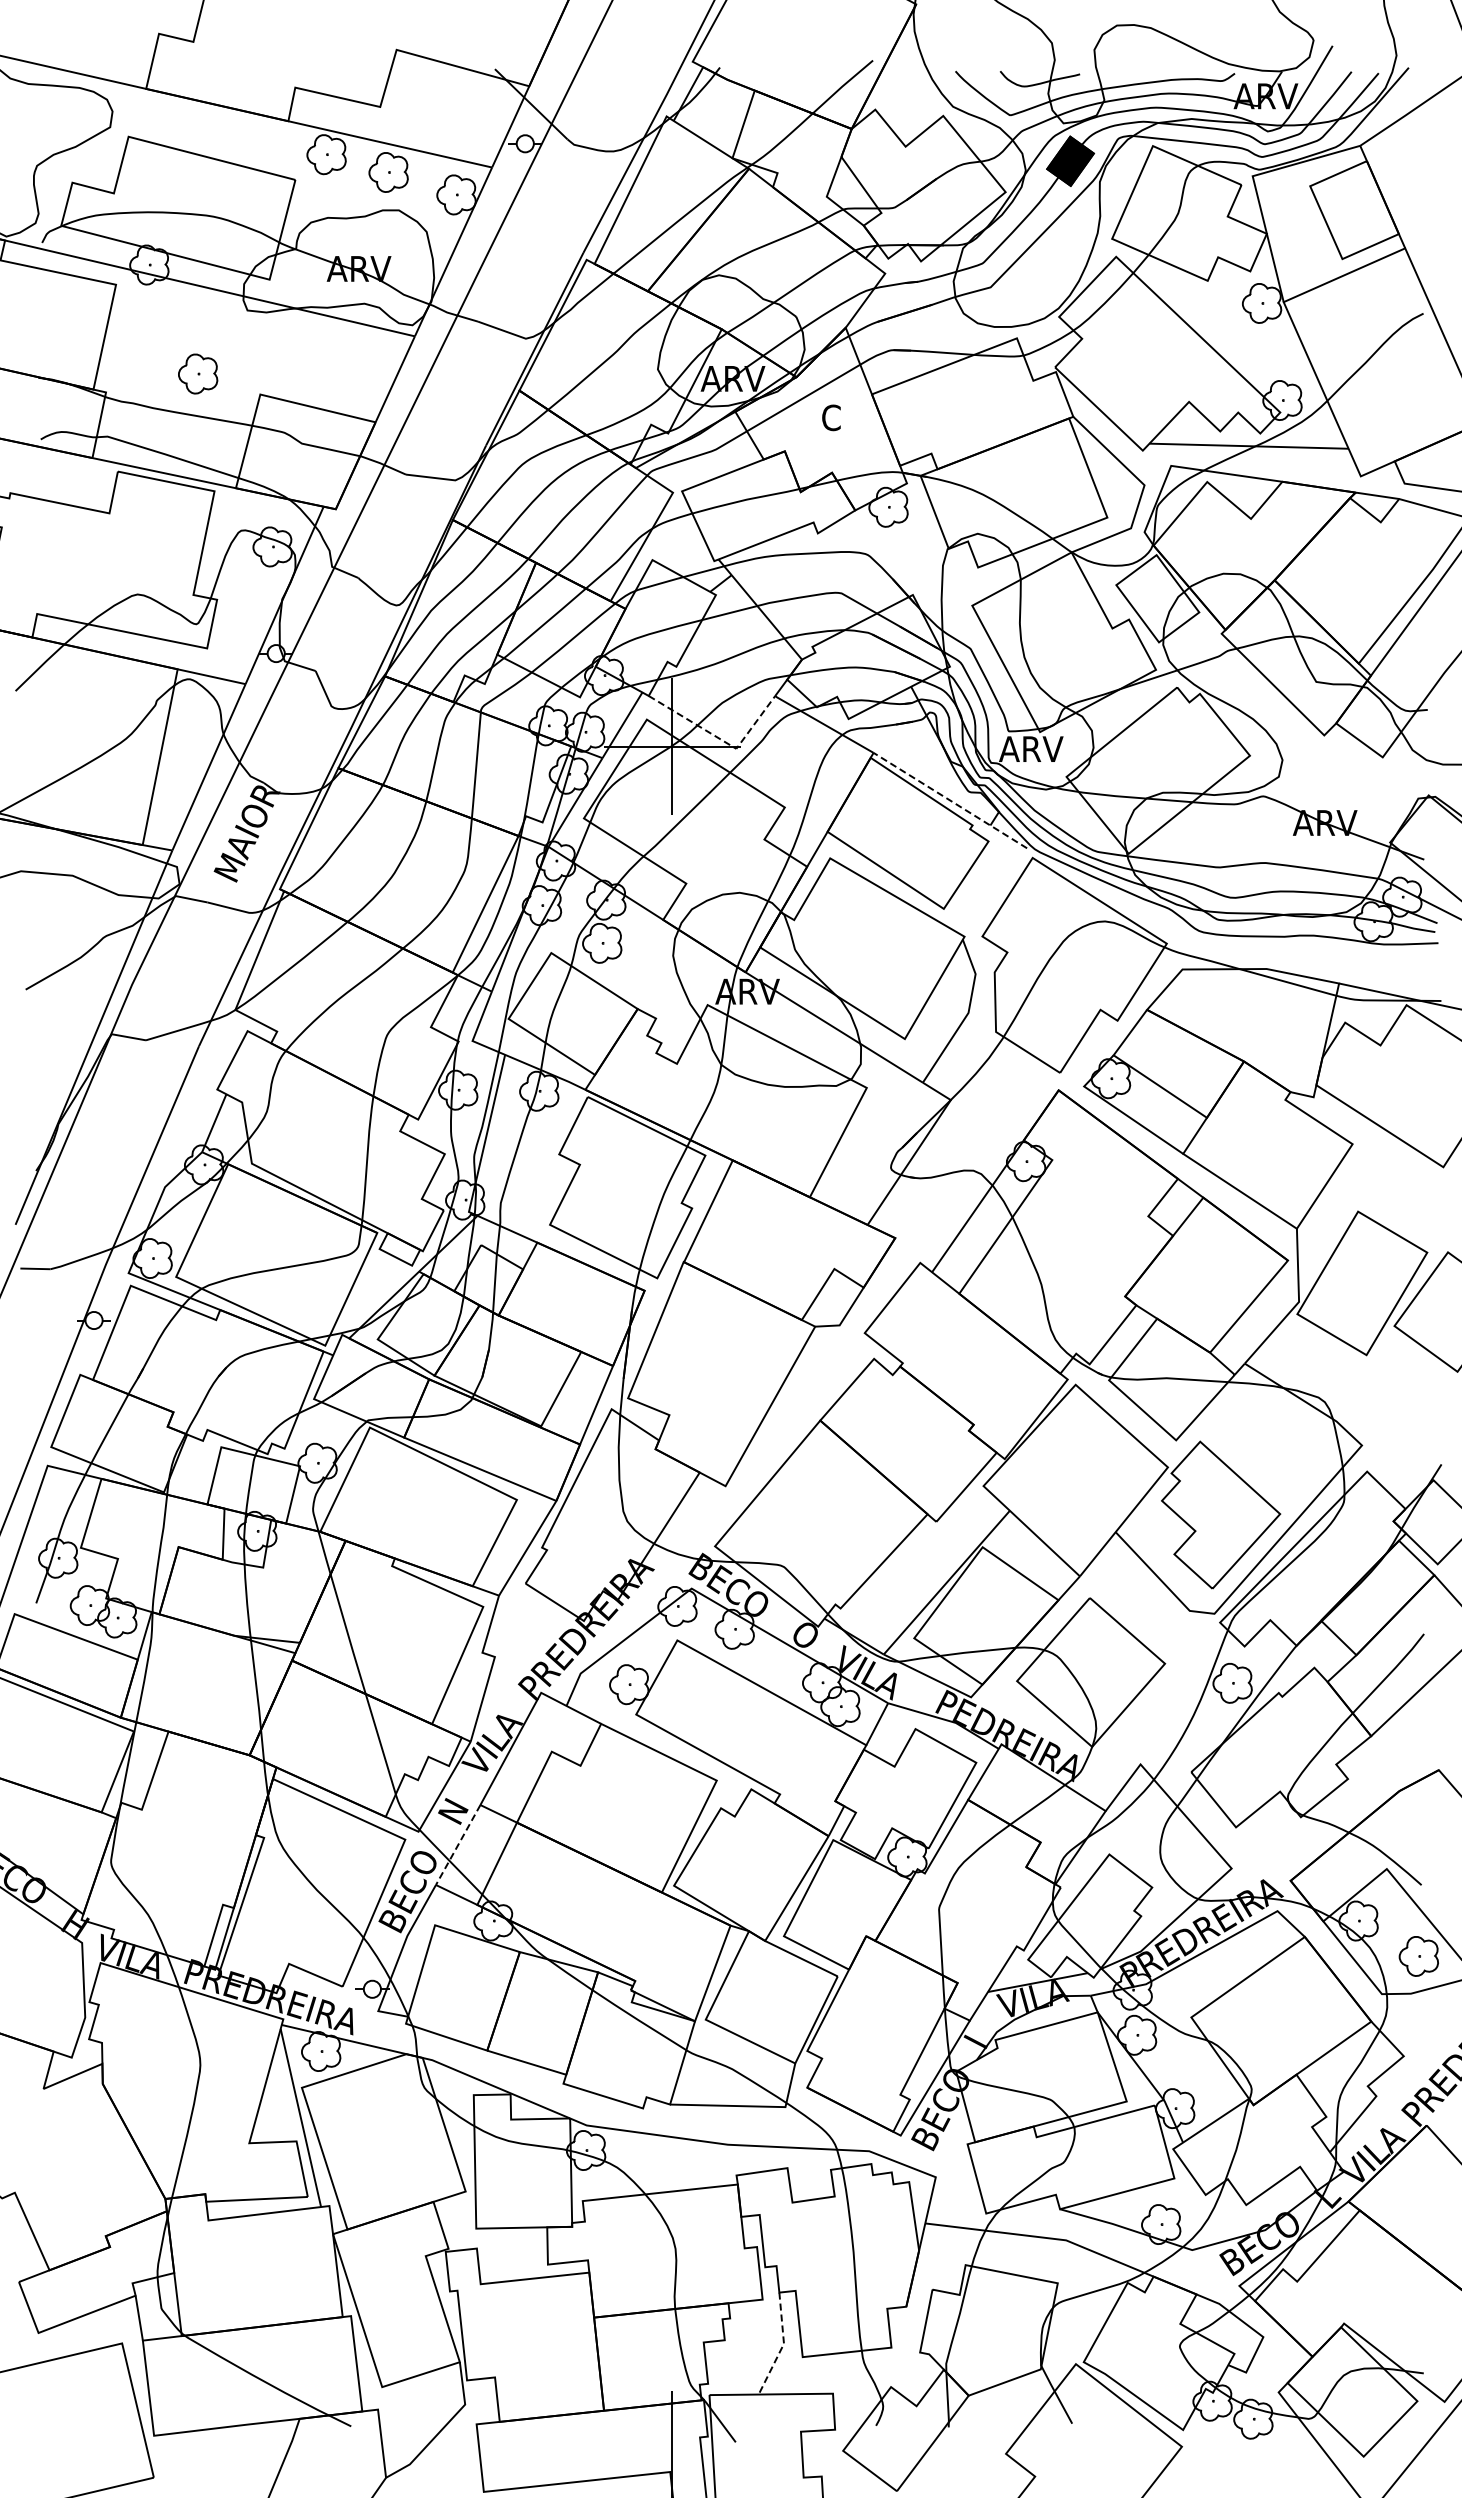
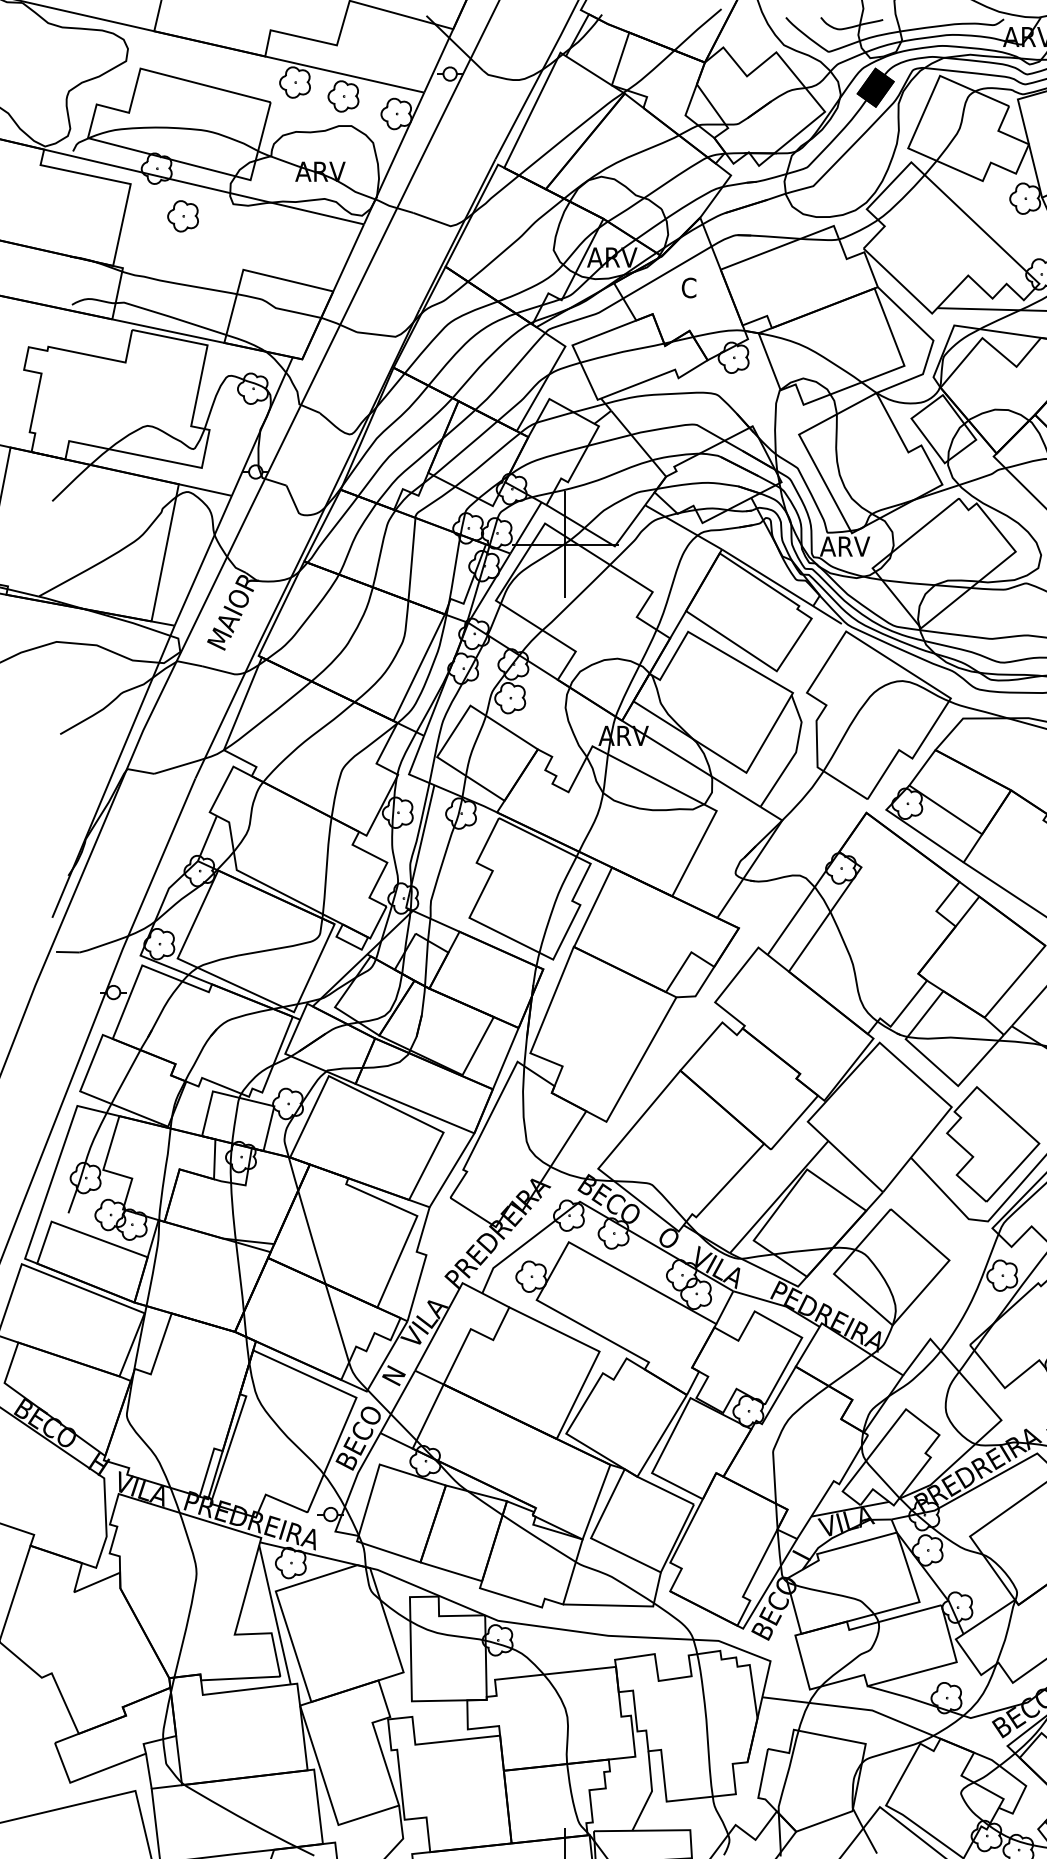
part: (198, 373) -> (183, 215), moved
line: (721, 739) -> (603, 539), dashed -> solid
line: (950, 800) -> (782, 586), dashed -> solid
line: (458, 1845) -> (398, 1402), dashed -> solid
line: (783, 2345) -> (651, 1792), dashed -> solid

